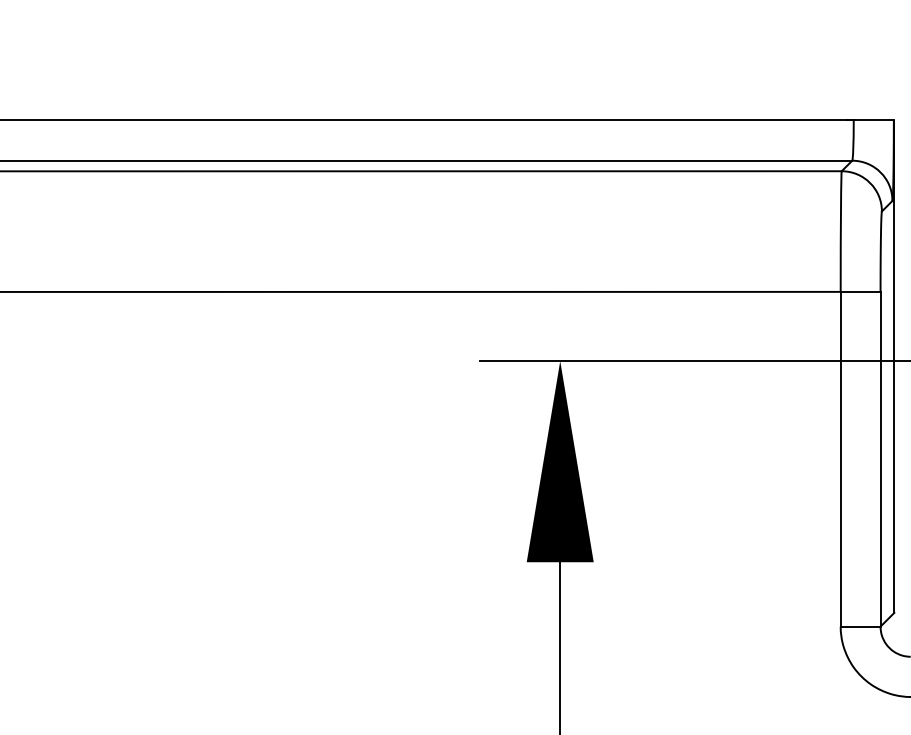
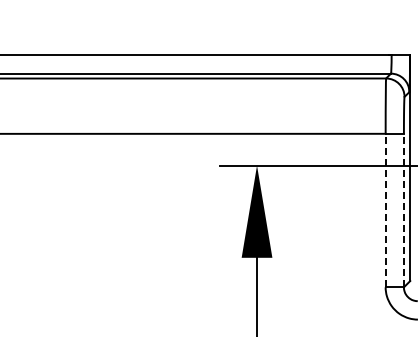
line: (840, 459) -> (385, 210), solid -> dashed
line: (879, 459) -> (403, 210), solid -> dashed

